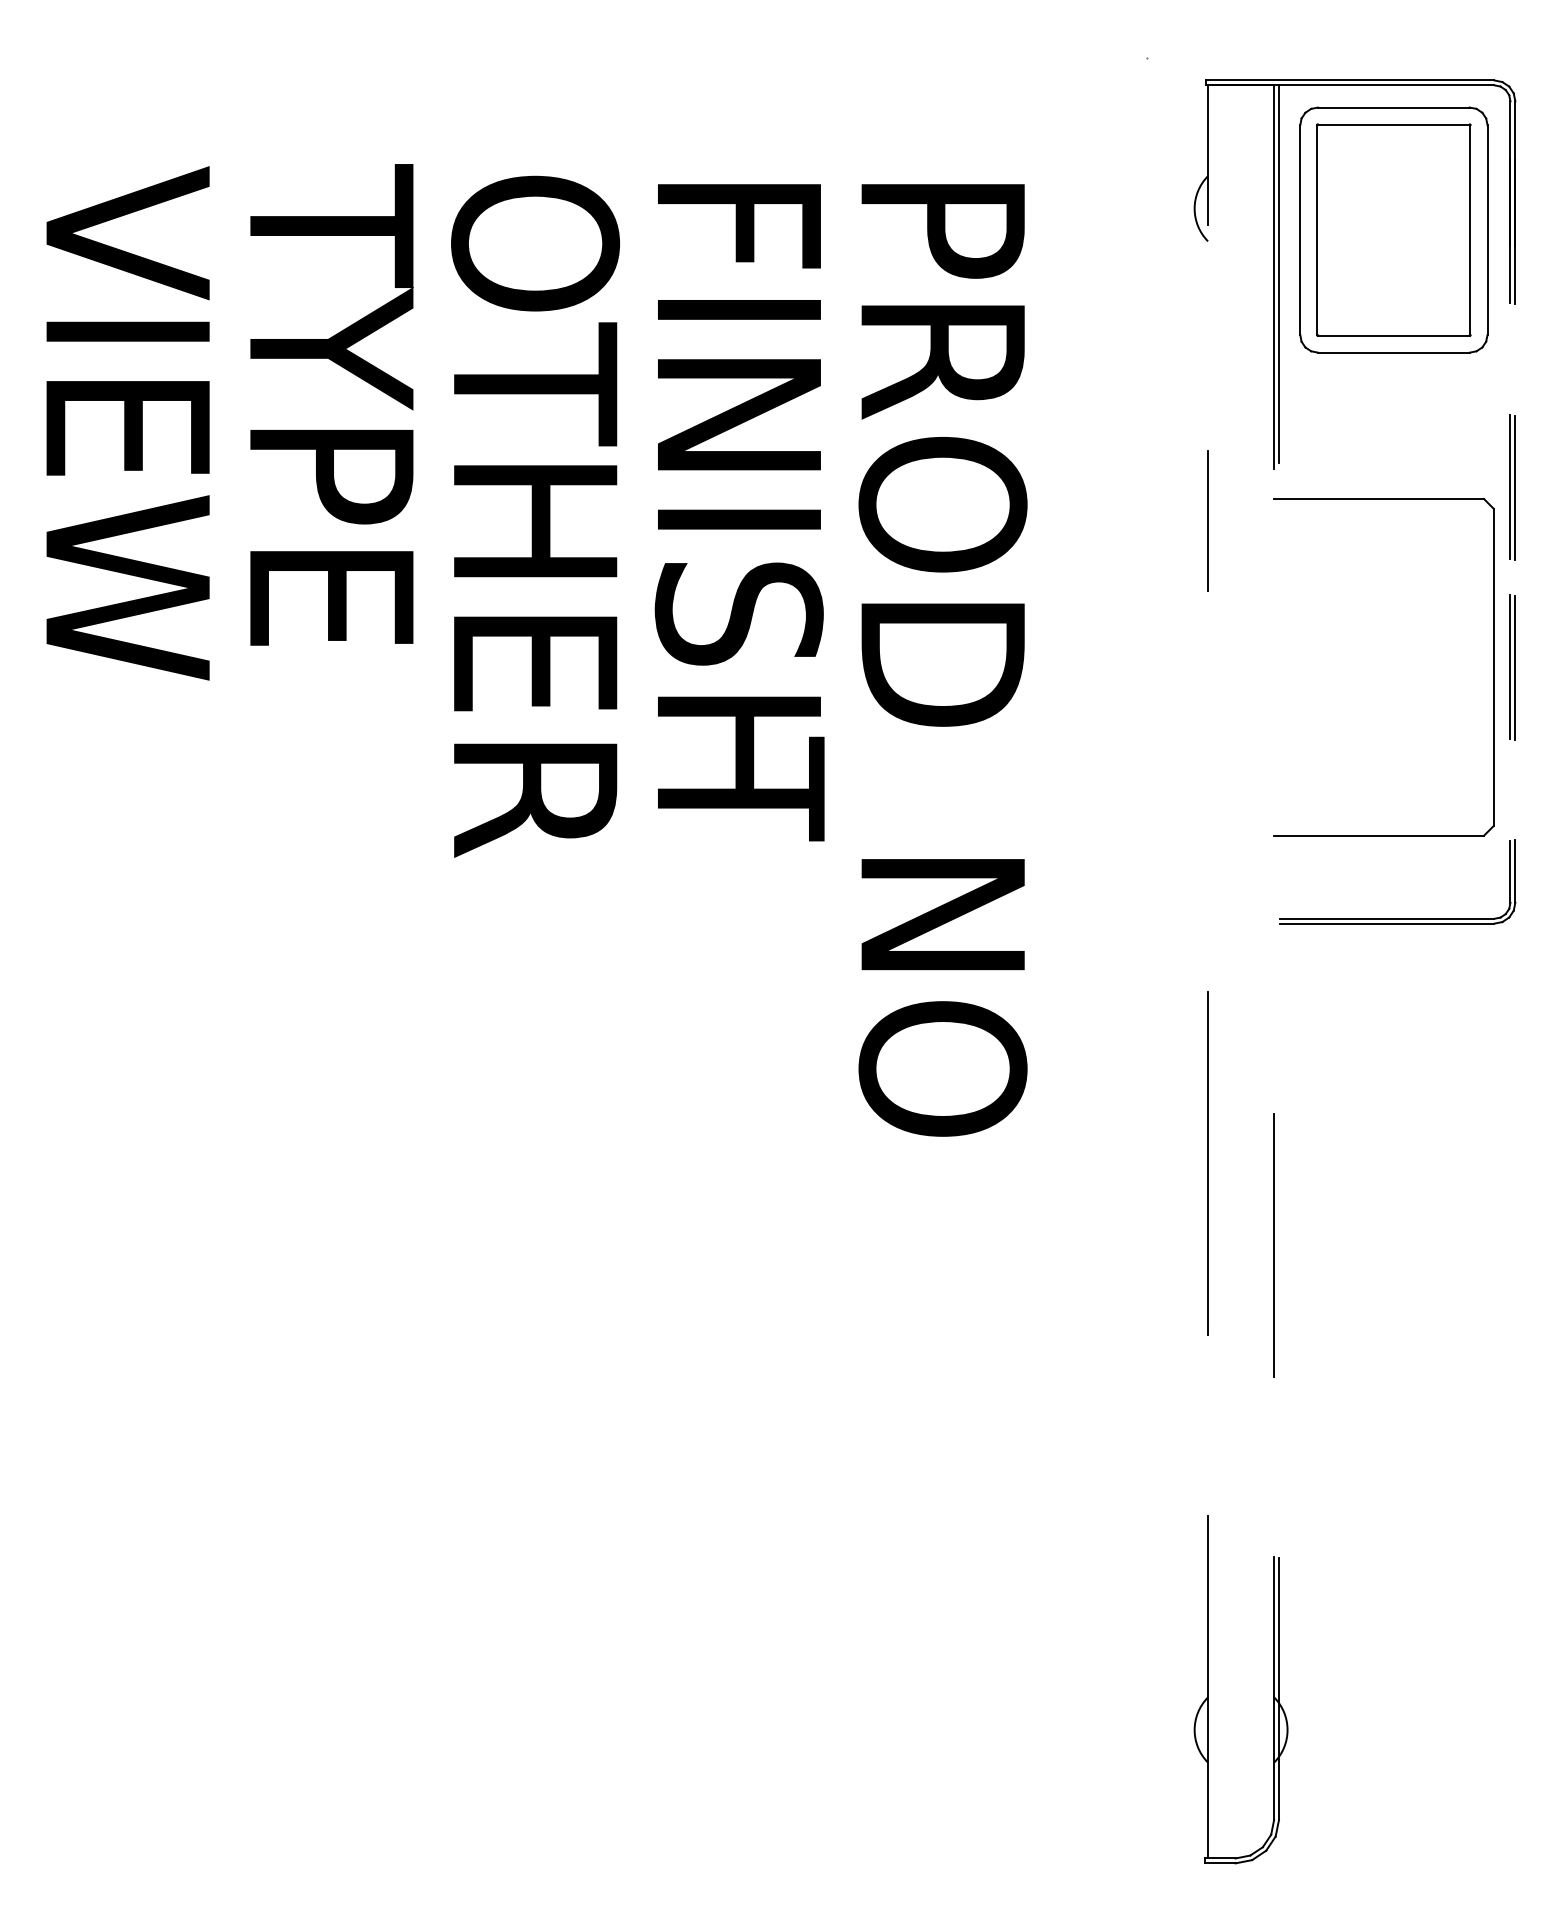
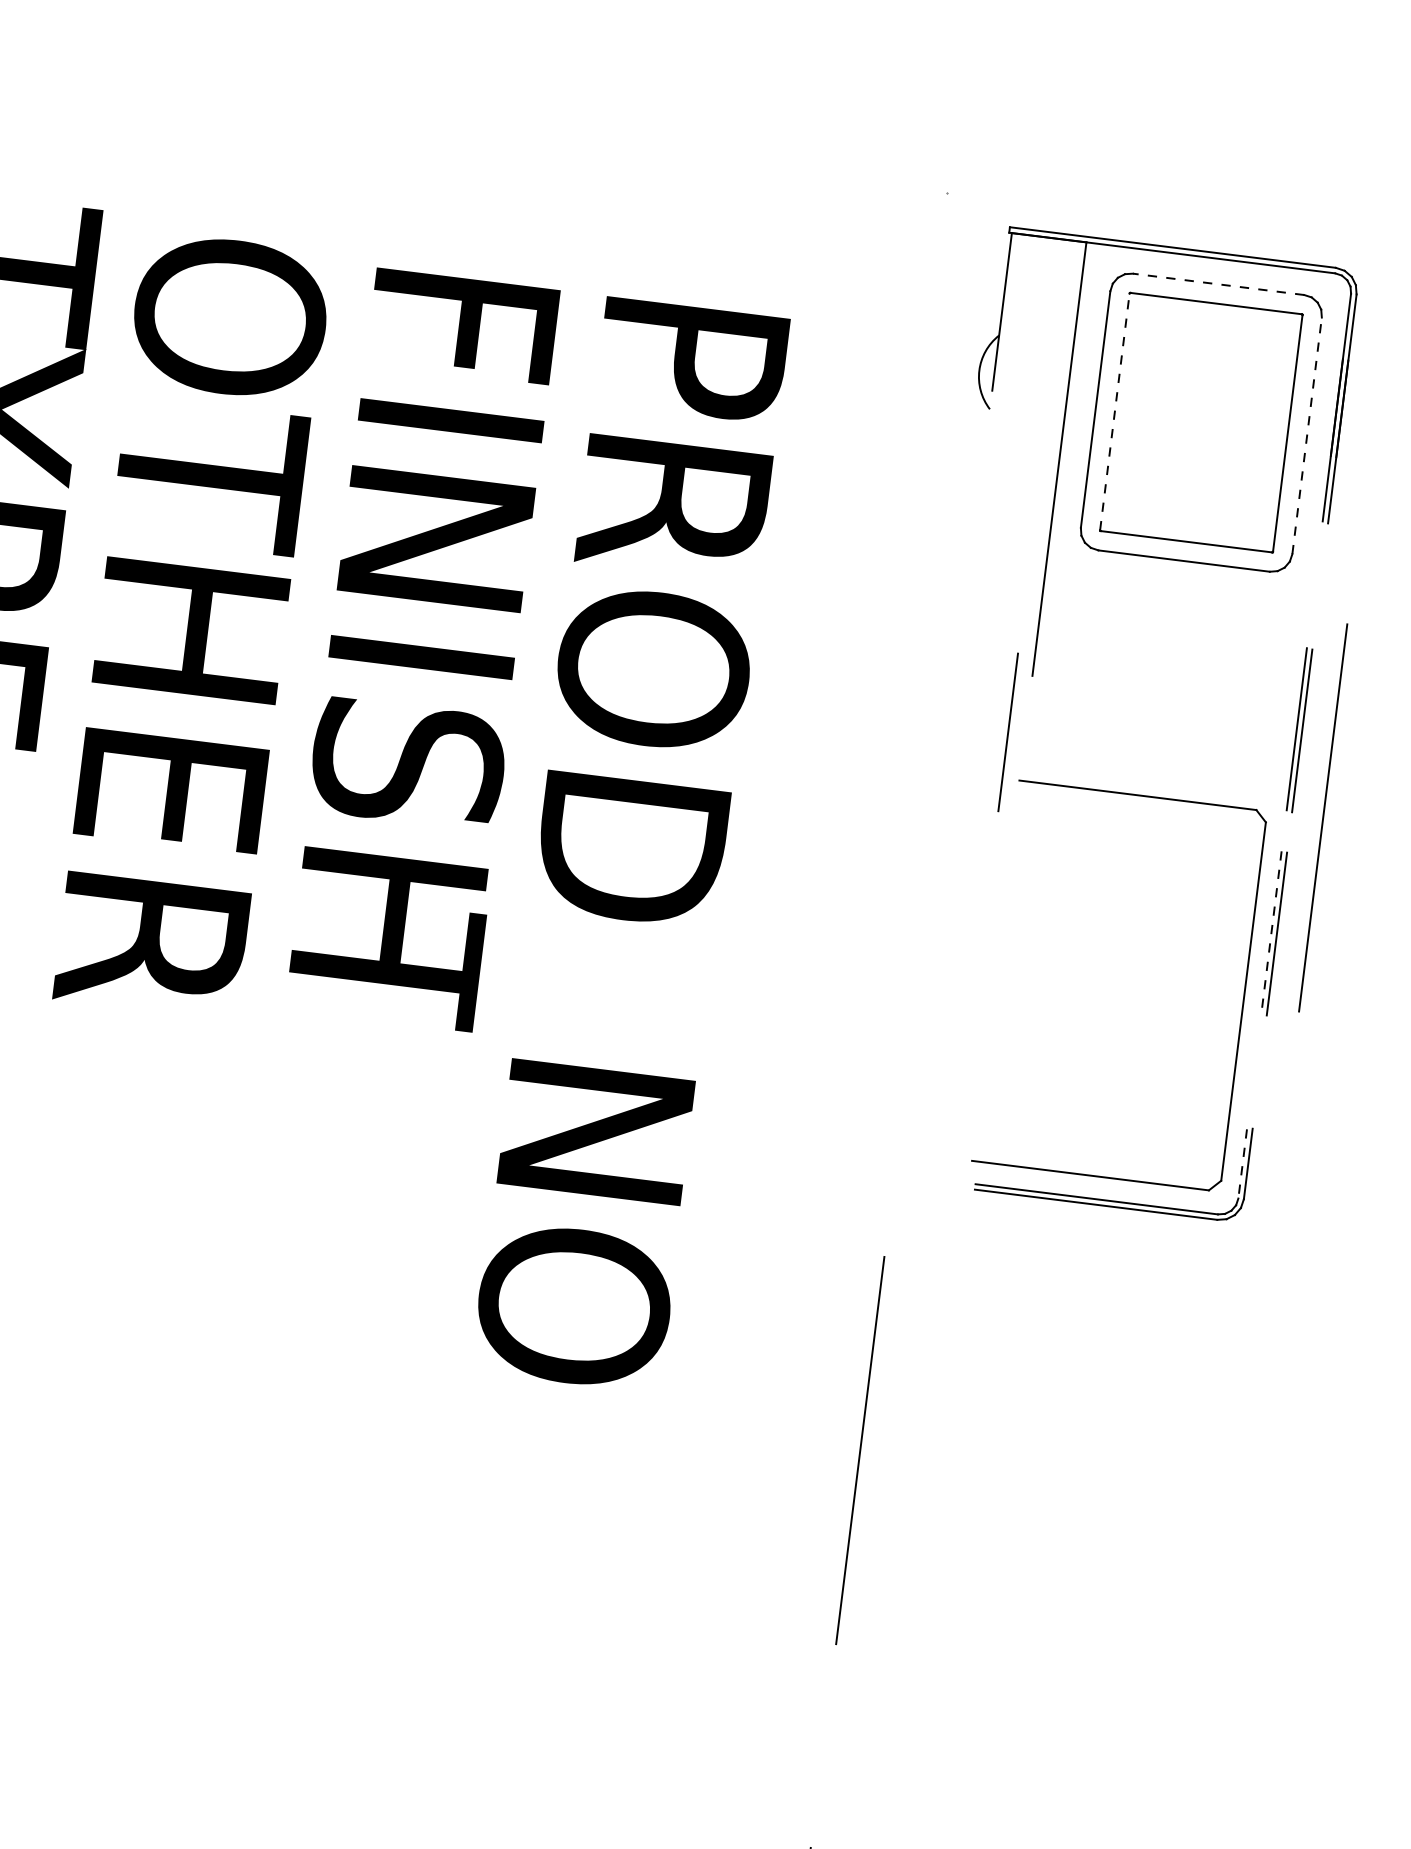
line: (1393, 107) -> (1218, 284), solid -> dashed
line: (1317, 230) -> (1115, 412), solid -> dashed
line: (1487, 230) -> (1306, 436), solid -> dashed
line: (1279, 274) -> (1065, 456), removed
line: (1207, 520) -> (1007, 731), moved
line: (1542, 561) -> (1322, 817), added
part: (1493, 667) -> (1243, 1001), moved
line: (1510, 667) -> (1271, 932), solid -> dashed
line: (1510, 872) -> (1242, 1164), solid -> dashed
line: (1274, 1245) -> (923, 1552), removed

